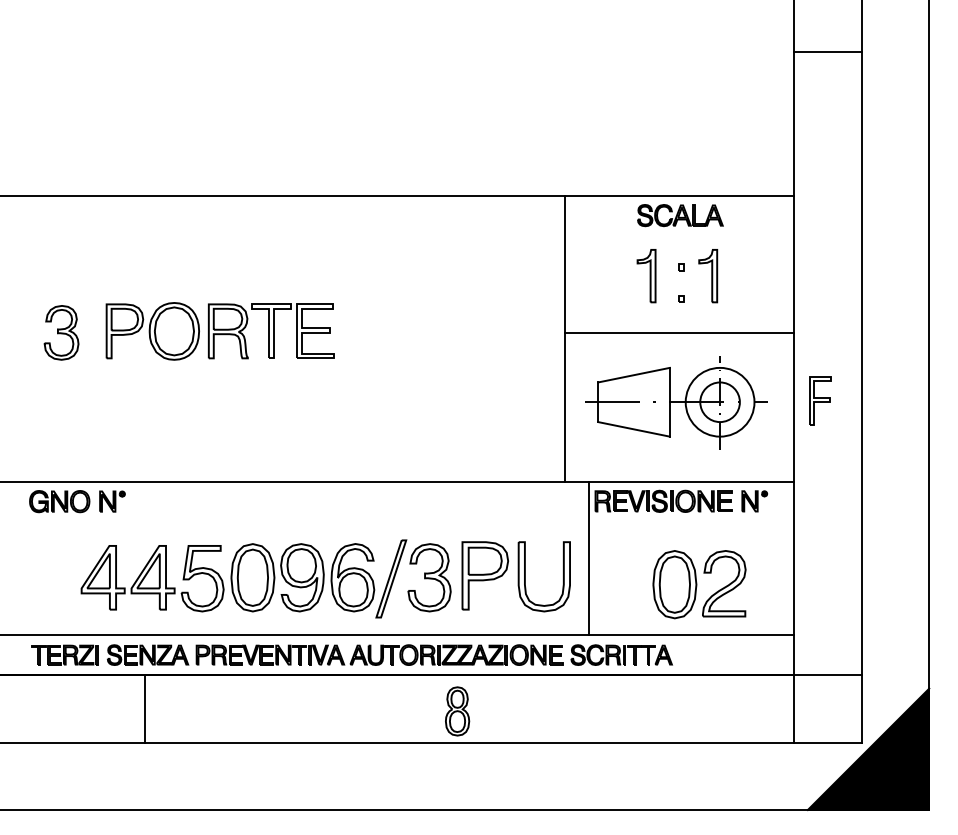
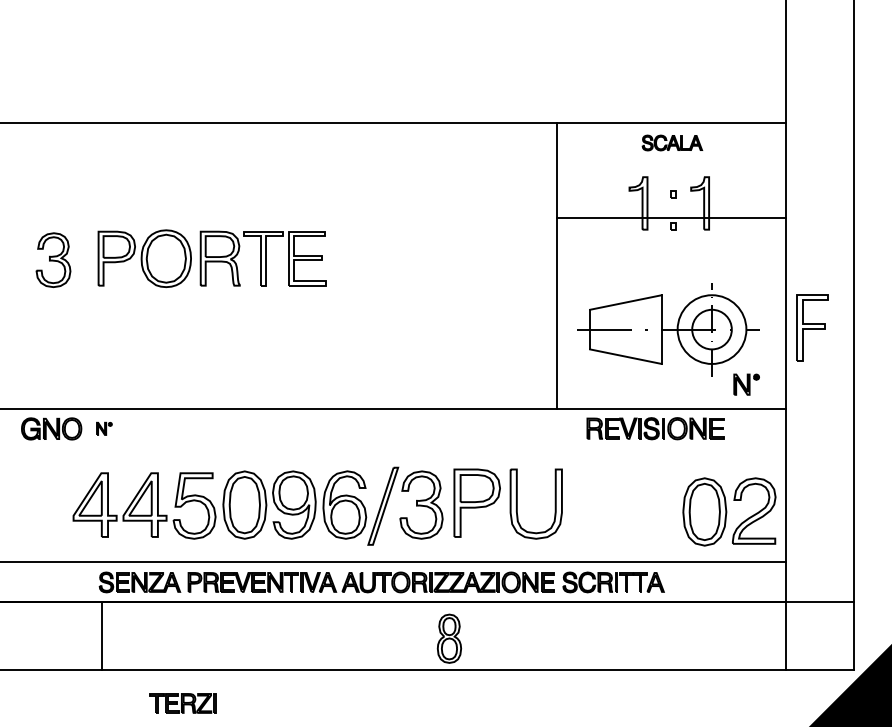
part: (680, 215) -> (672, 142), size x0.7
line: (679, 332) -> (671, 217), moved
part: (820, 400) -> (812, 327), size x1.4
part: (112, 501) -> (104, 428), size x0.6
part: (754, 501) -> (746, 384), moved
line: (589, 558) -> (581, 485), removed
part: (699, 584) -> (729, 511), moved
part: (64, 654) -> (182, 702), moved
line: (145, 708) -> (102, 635), moved

